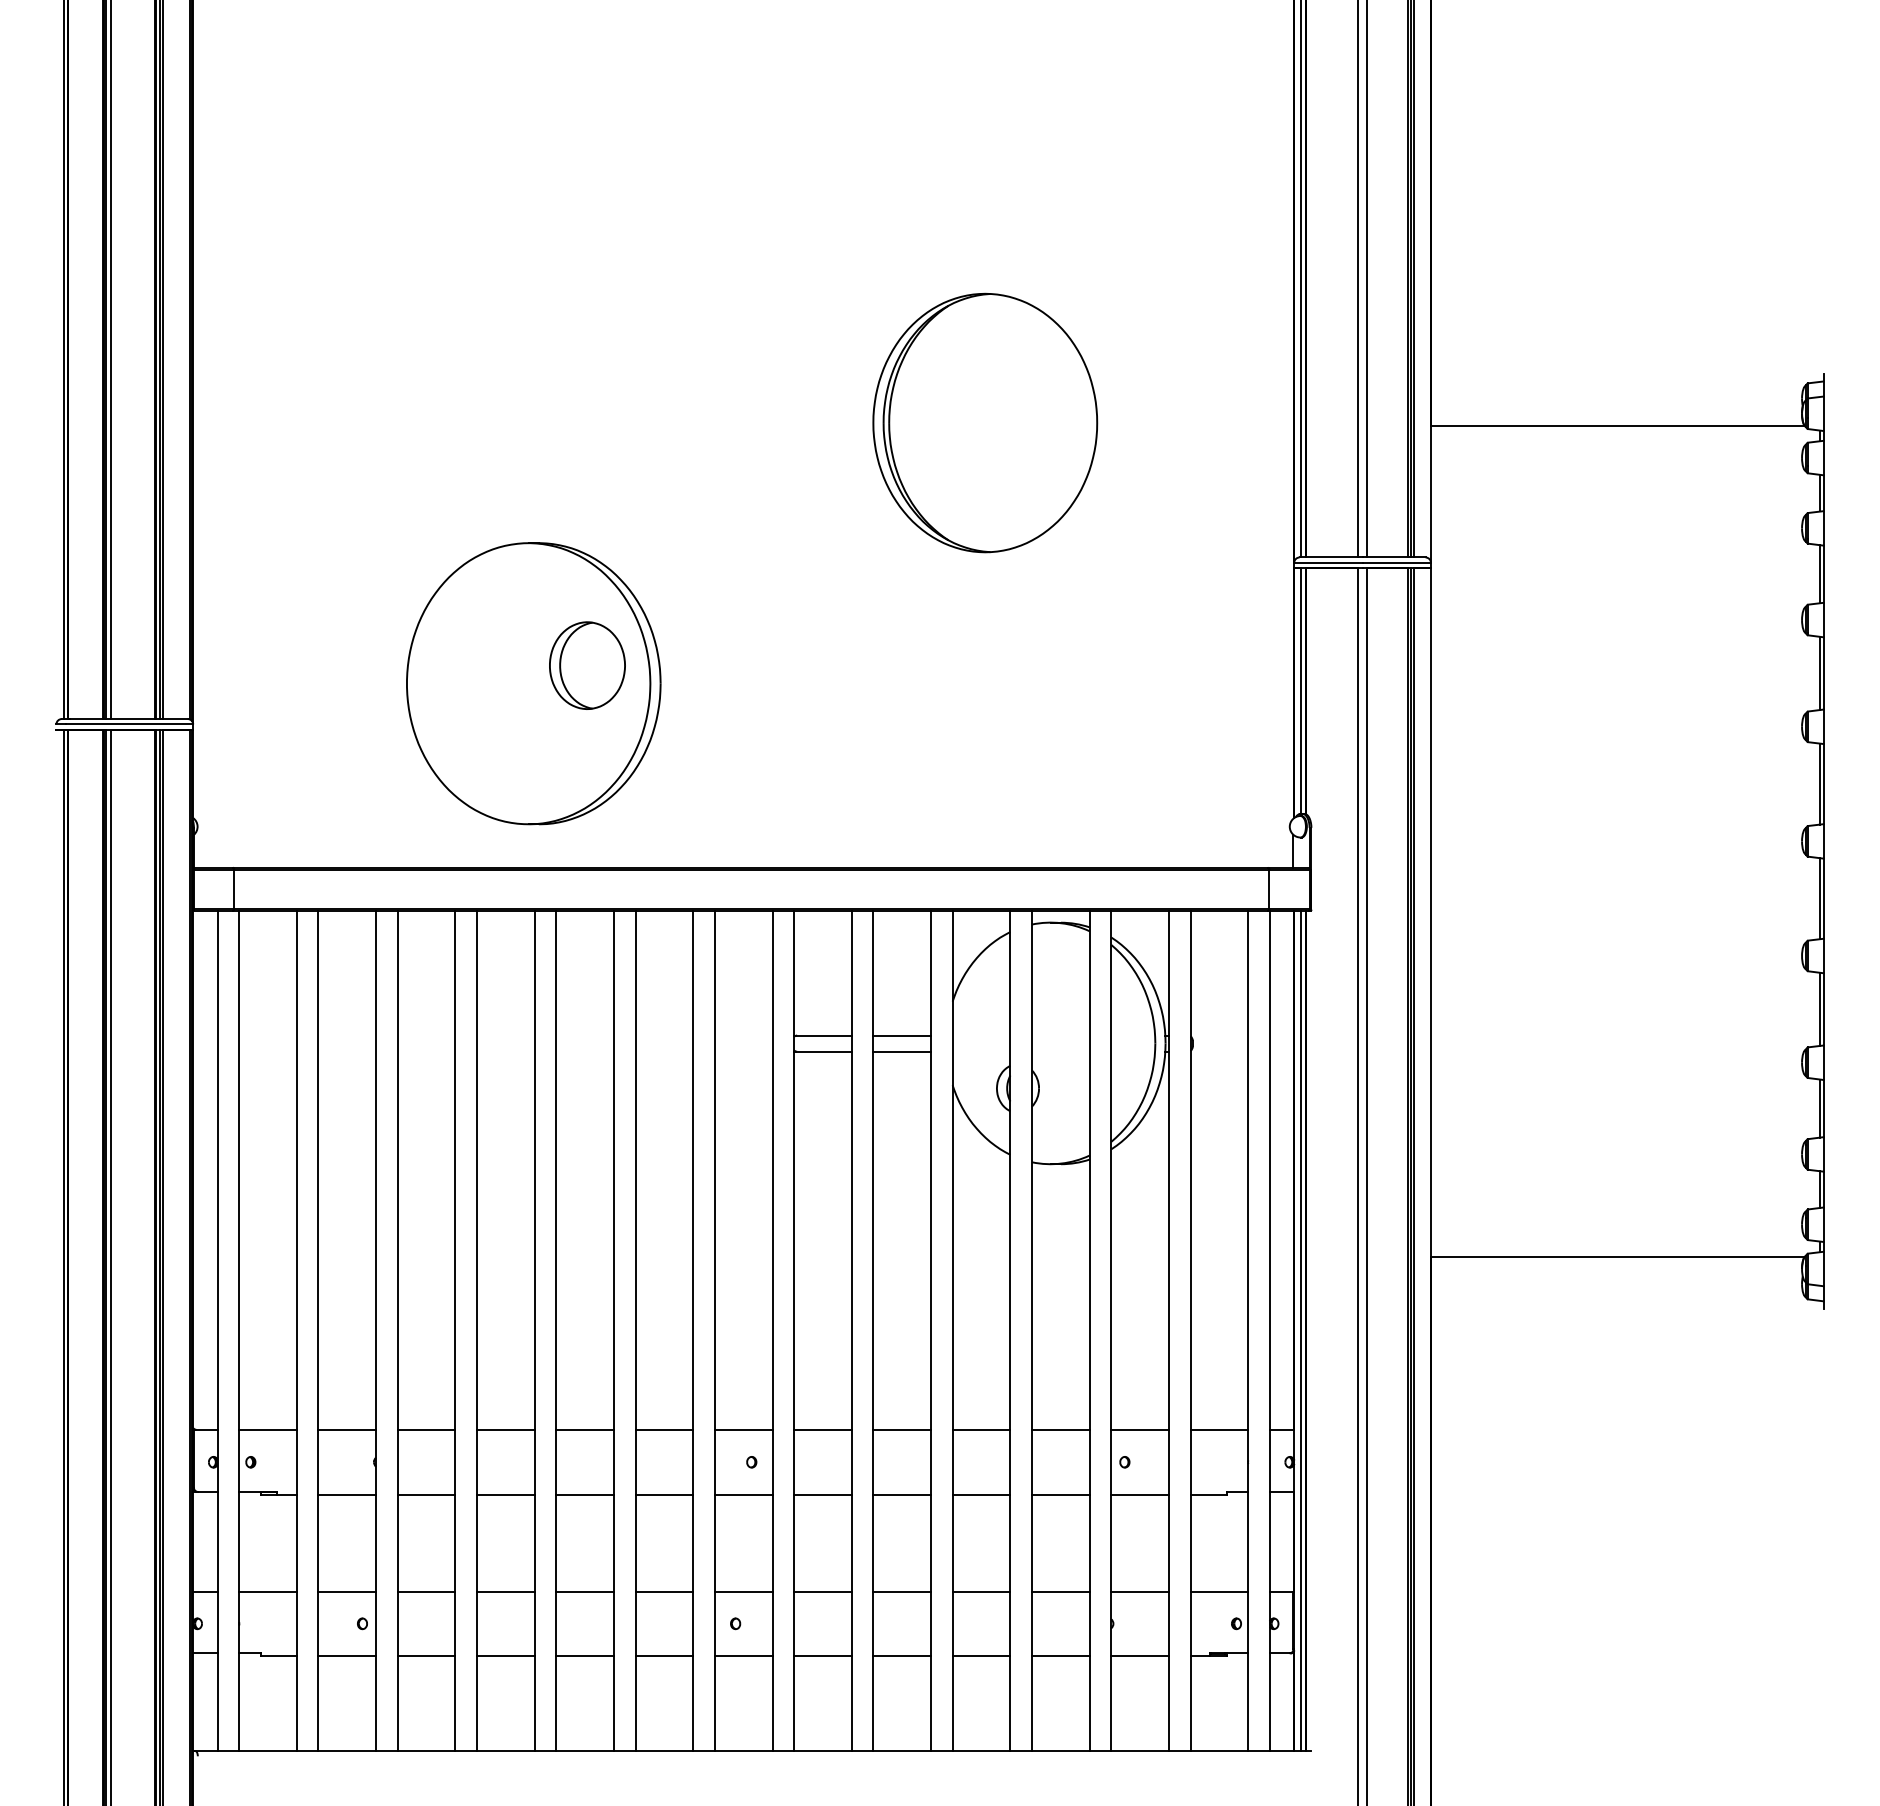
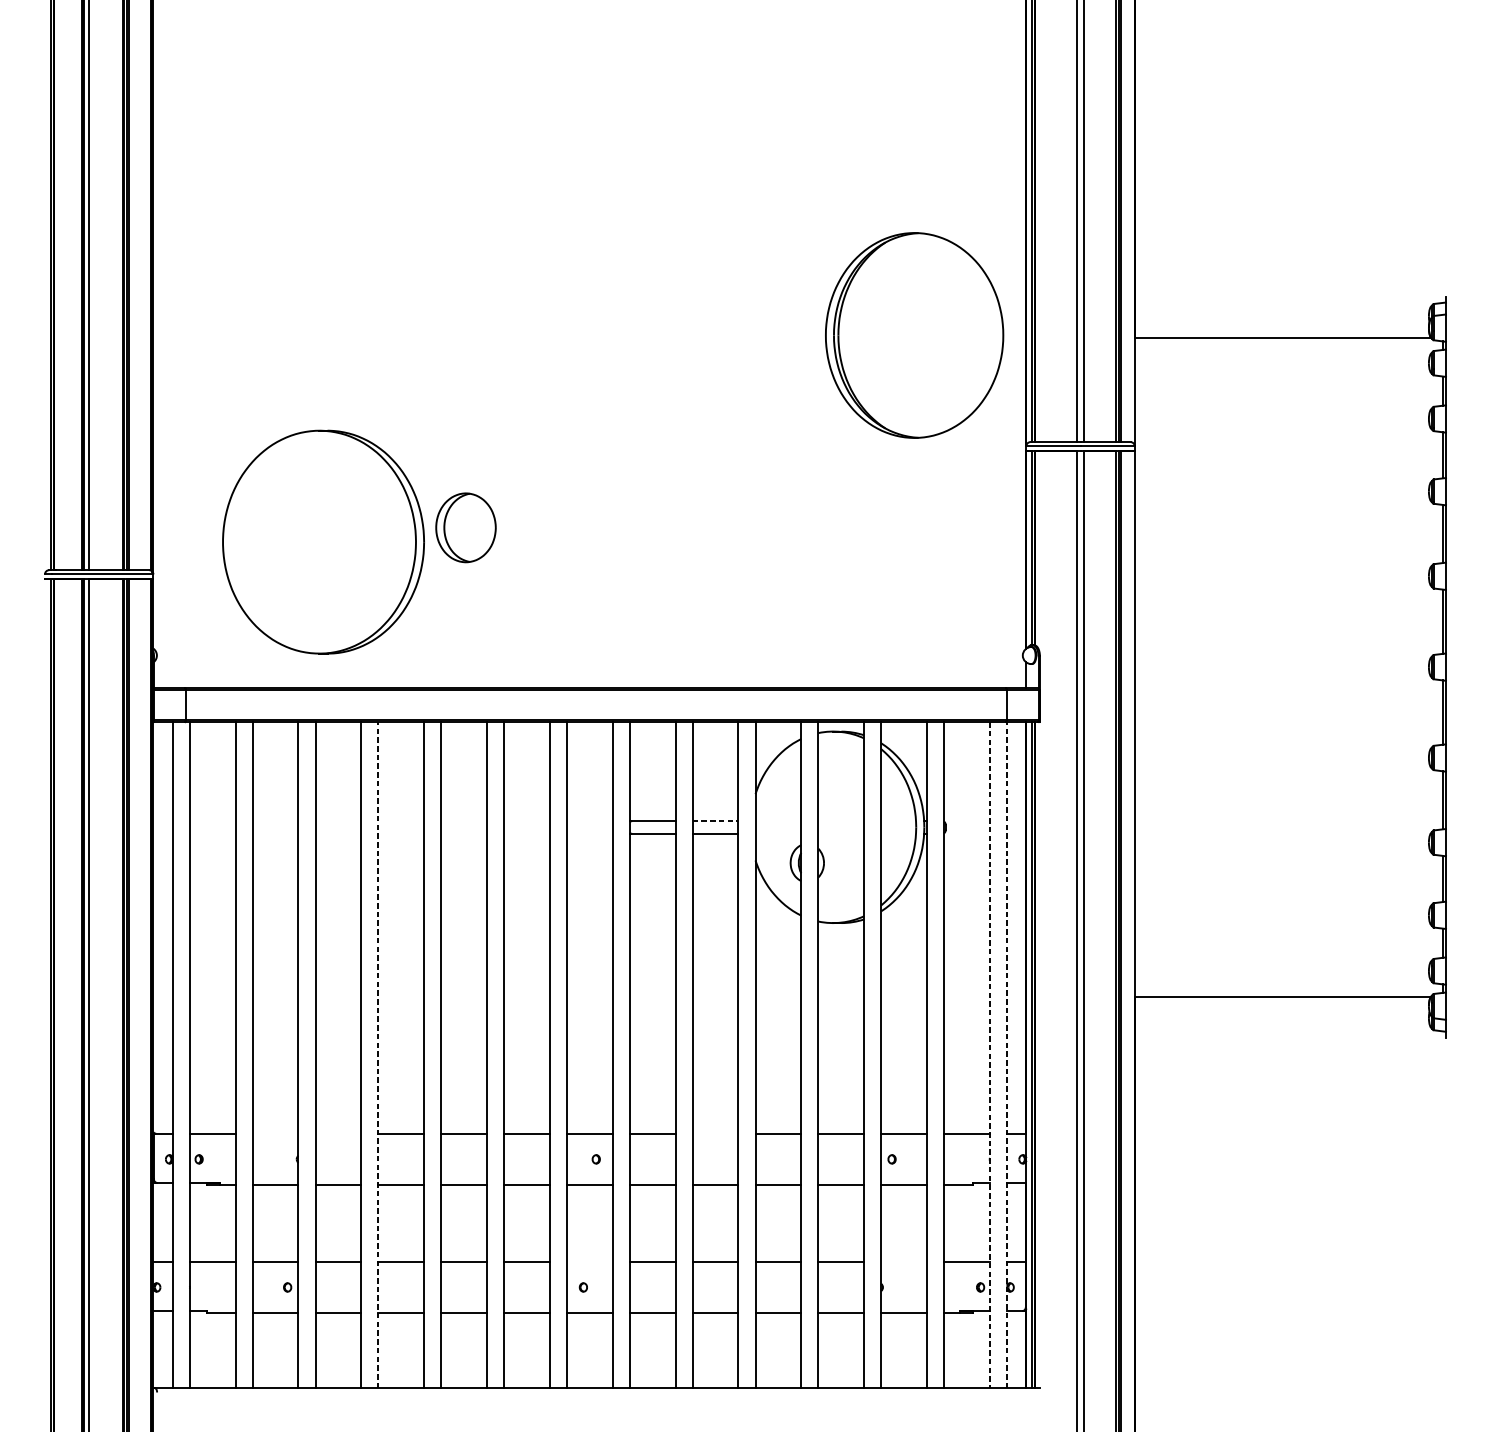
part: (985, 422) -> (914, 335), moved
part: (533, 683) -> (323, 541), moved
line: (902, 1035) -> (715, 821), solid -> dashed
line: (477, 1330) -> (378, 1054), solid -> dashed
line: (1269, 1330) -> (1006, 1054), solid -> dashed
line: (1248, 1331) -> (990, 1055), solid -> dashed
line: (347, 1429) -> (275, 1133), removed
line: (426, 1429) -> (338, 1133), removed
line: (902, 1429) -> (715, 1133), removed
line: (743, 1591) -> (589, 1261), removed
line: (1140, 1591) -> (904, 1261), removed

